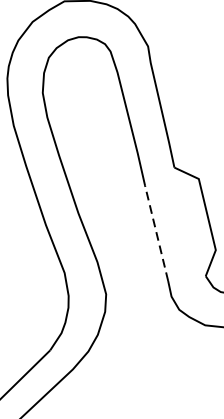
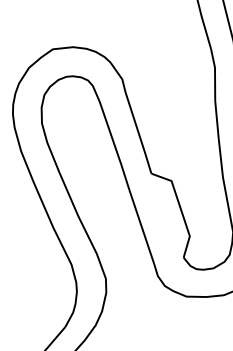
line: (156, 233) -> (141, 227), dashed -> solid

